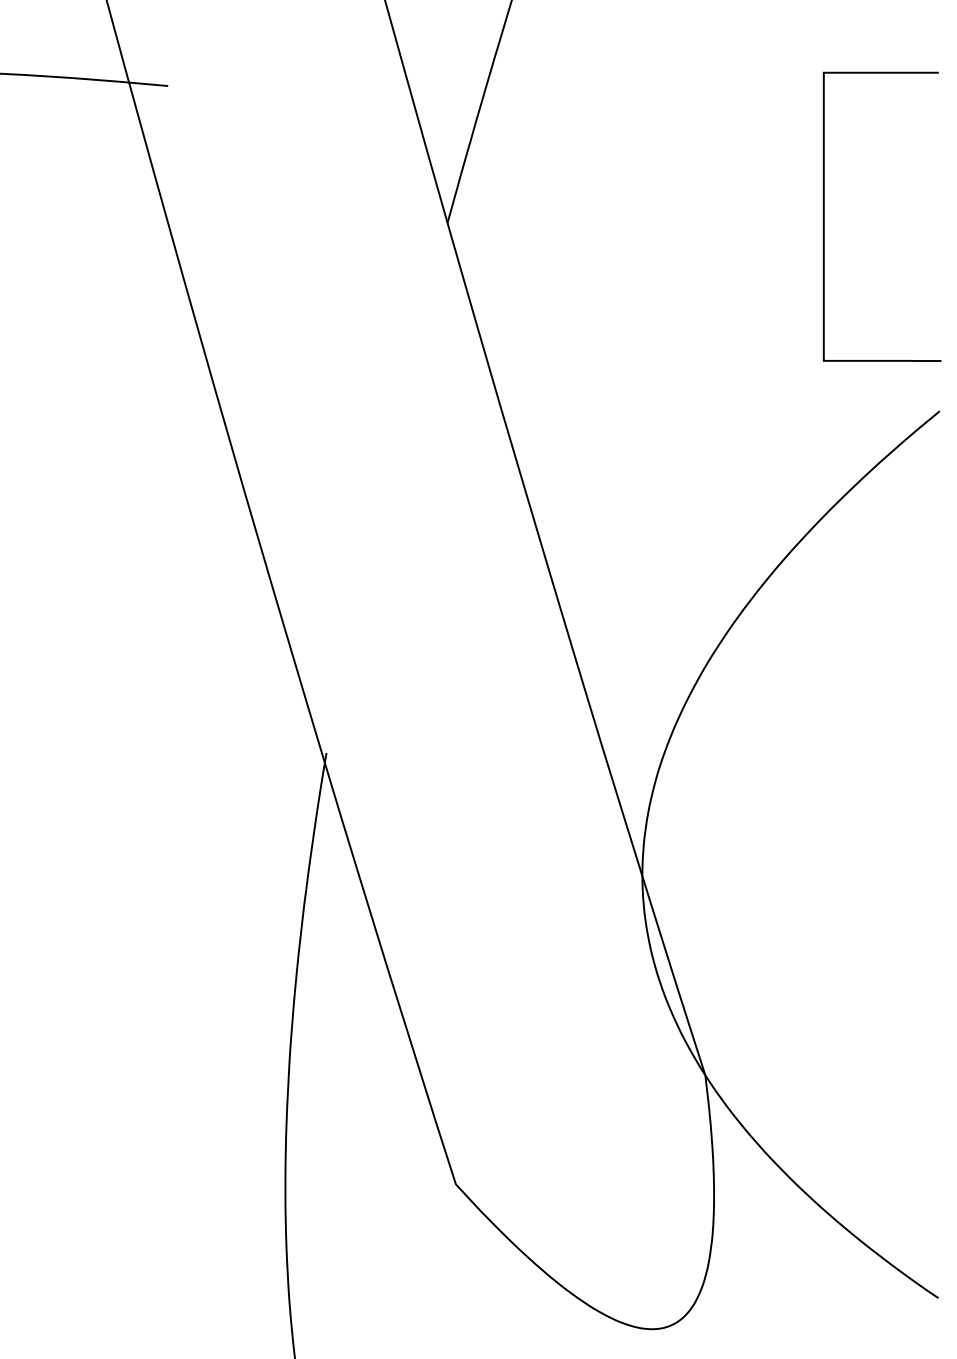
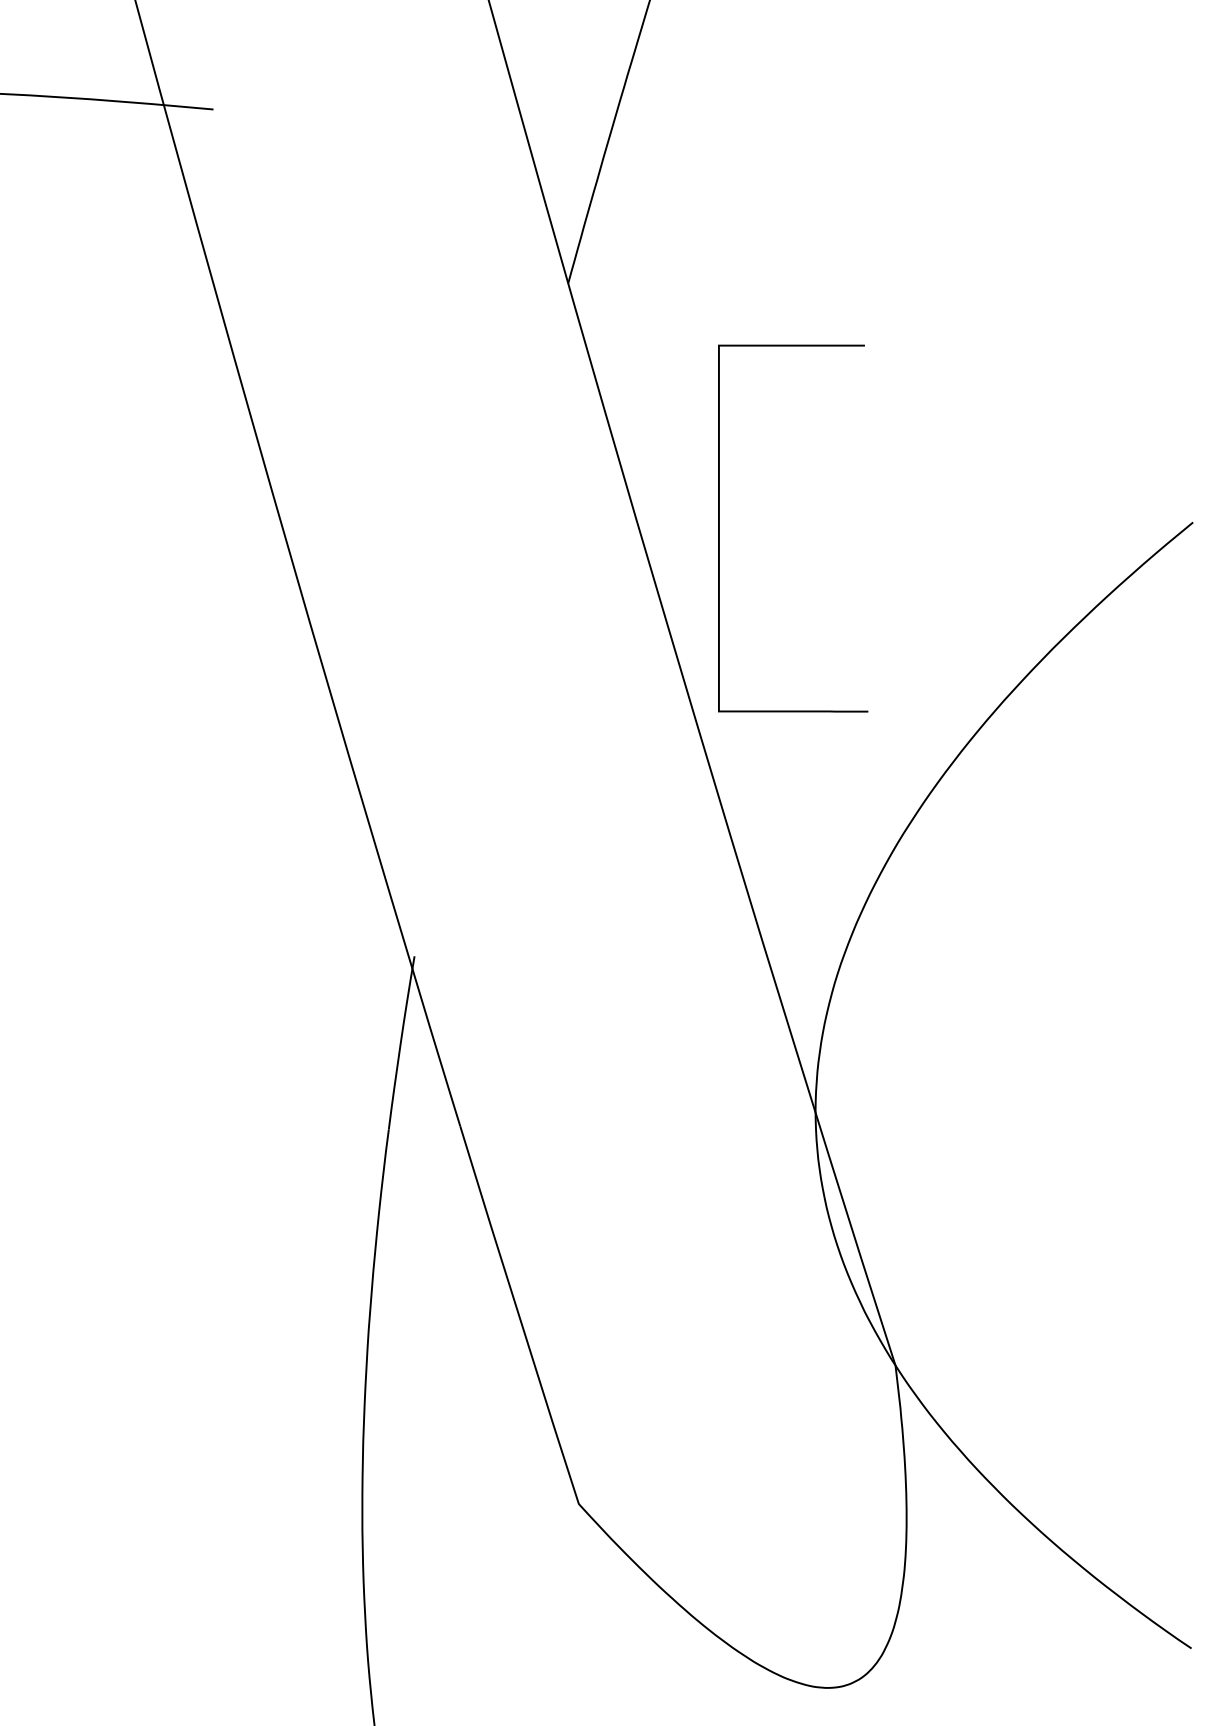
curve: (824, 216) -> (719, 528), moved

